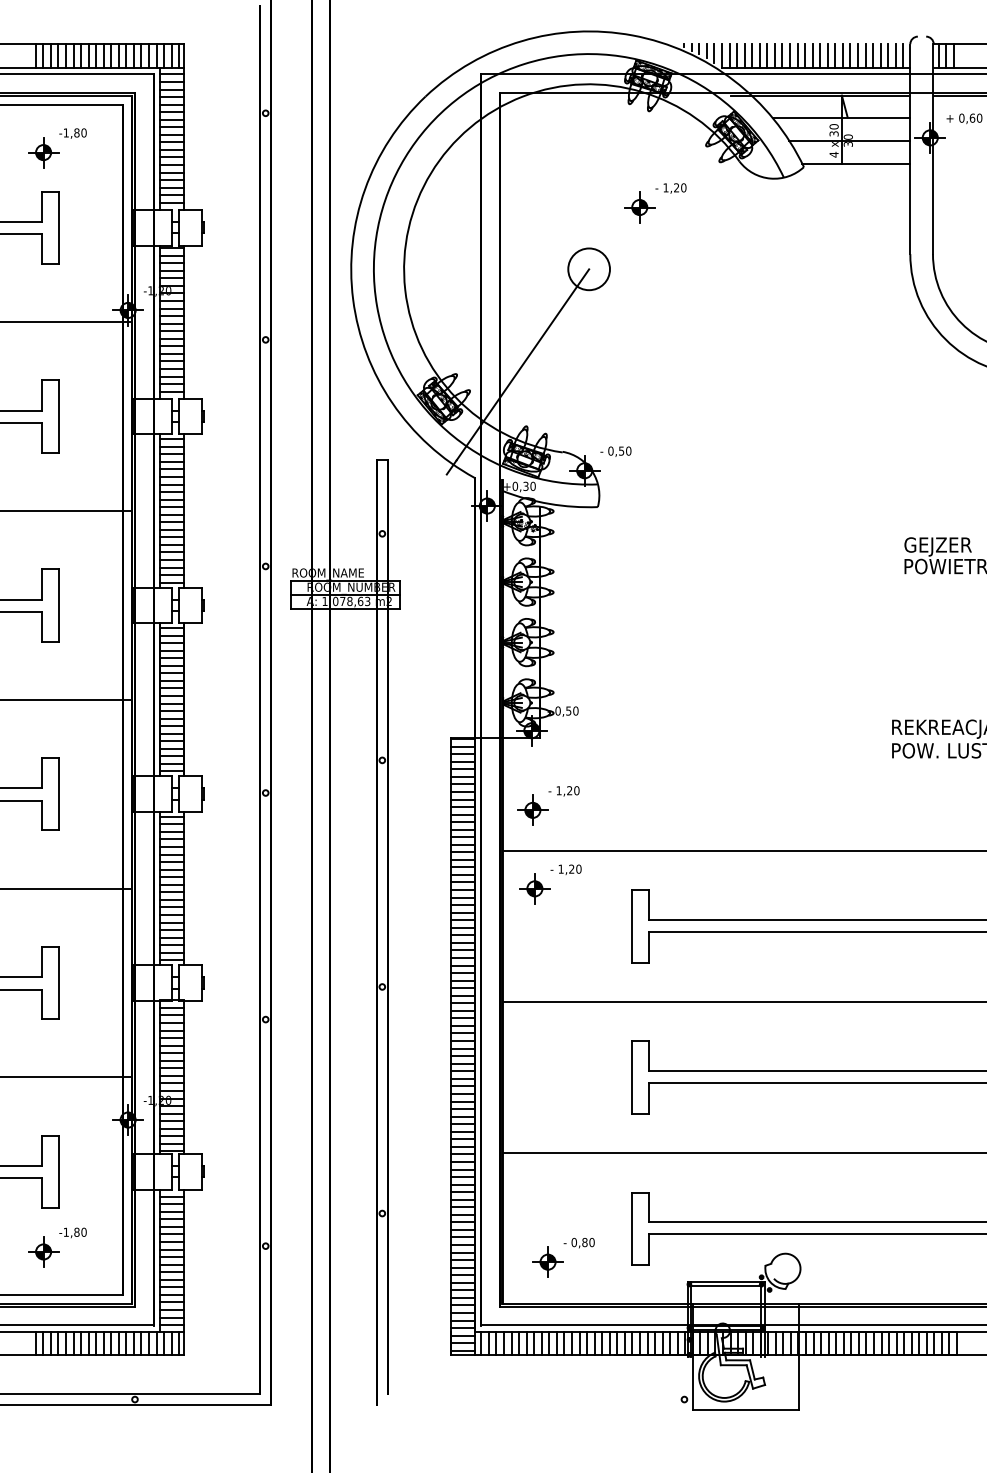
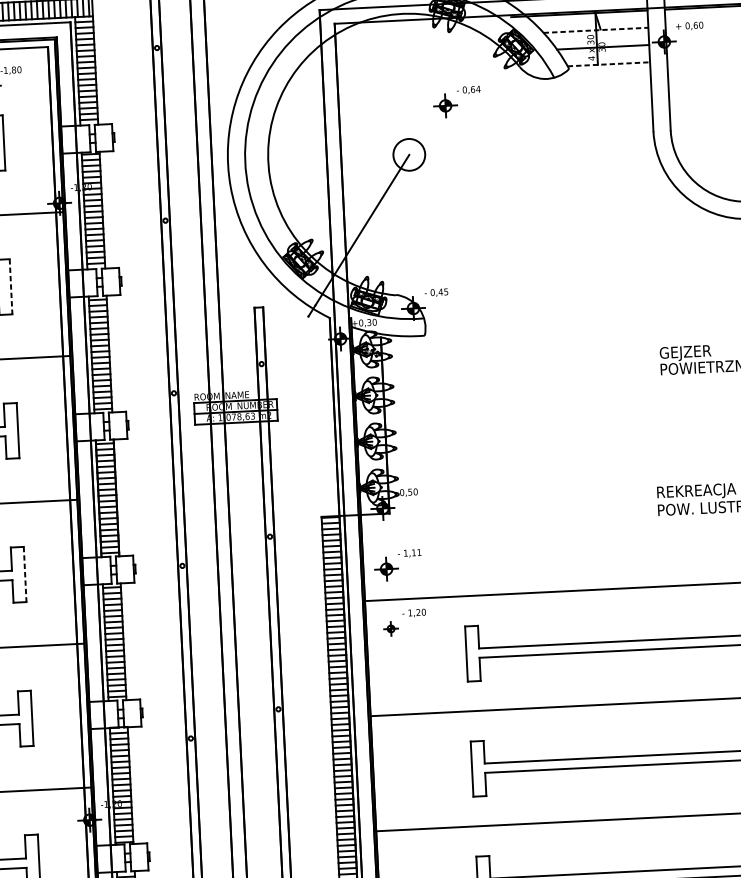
line: (841, 118) -> (595, 30), solid -> dashed
line: (856, 163) -> (609, 64), solid -> dashed
text: (674, 187) -> (471, 89), 1,20 -> 0,64
line: (59, 417) -> (11, 287), solid -> dashed
text: (624, 450) -> (443, 291), 0,50 -> 0,45
text: (573, 790) -> (416, 552), 1,20 -> 1,11
line: (59, 794) -> (25, 574), solid -> dashed
part: (534, 888) -> (390, 628), size x0.6

